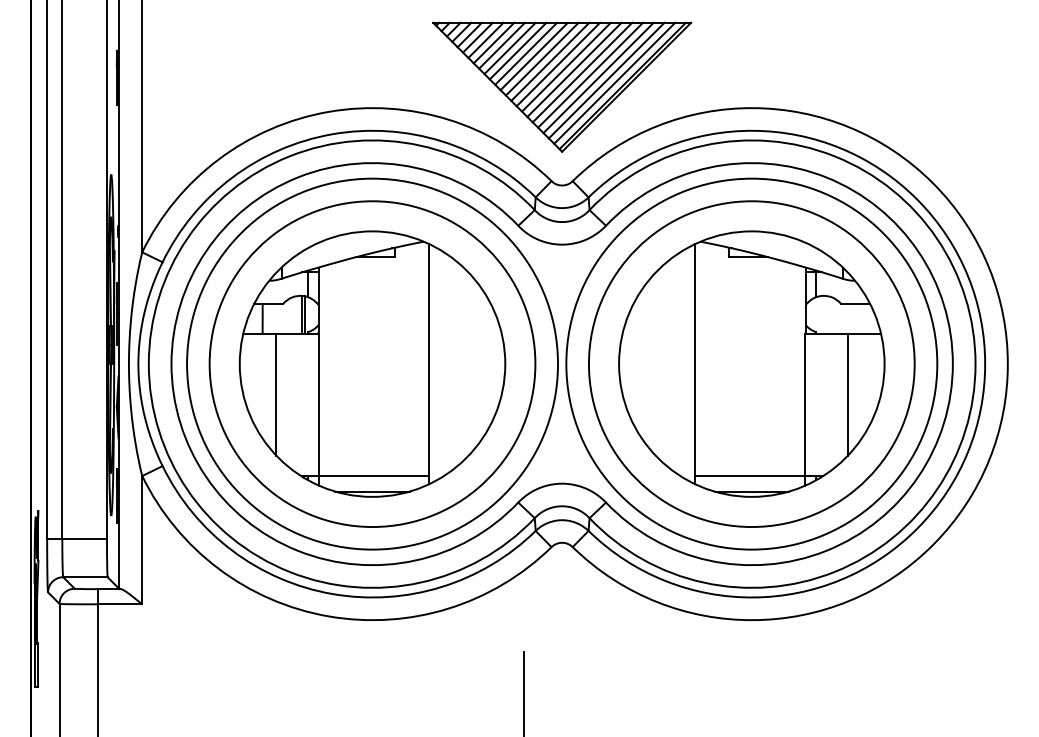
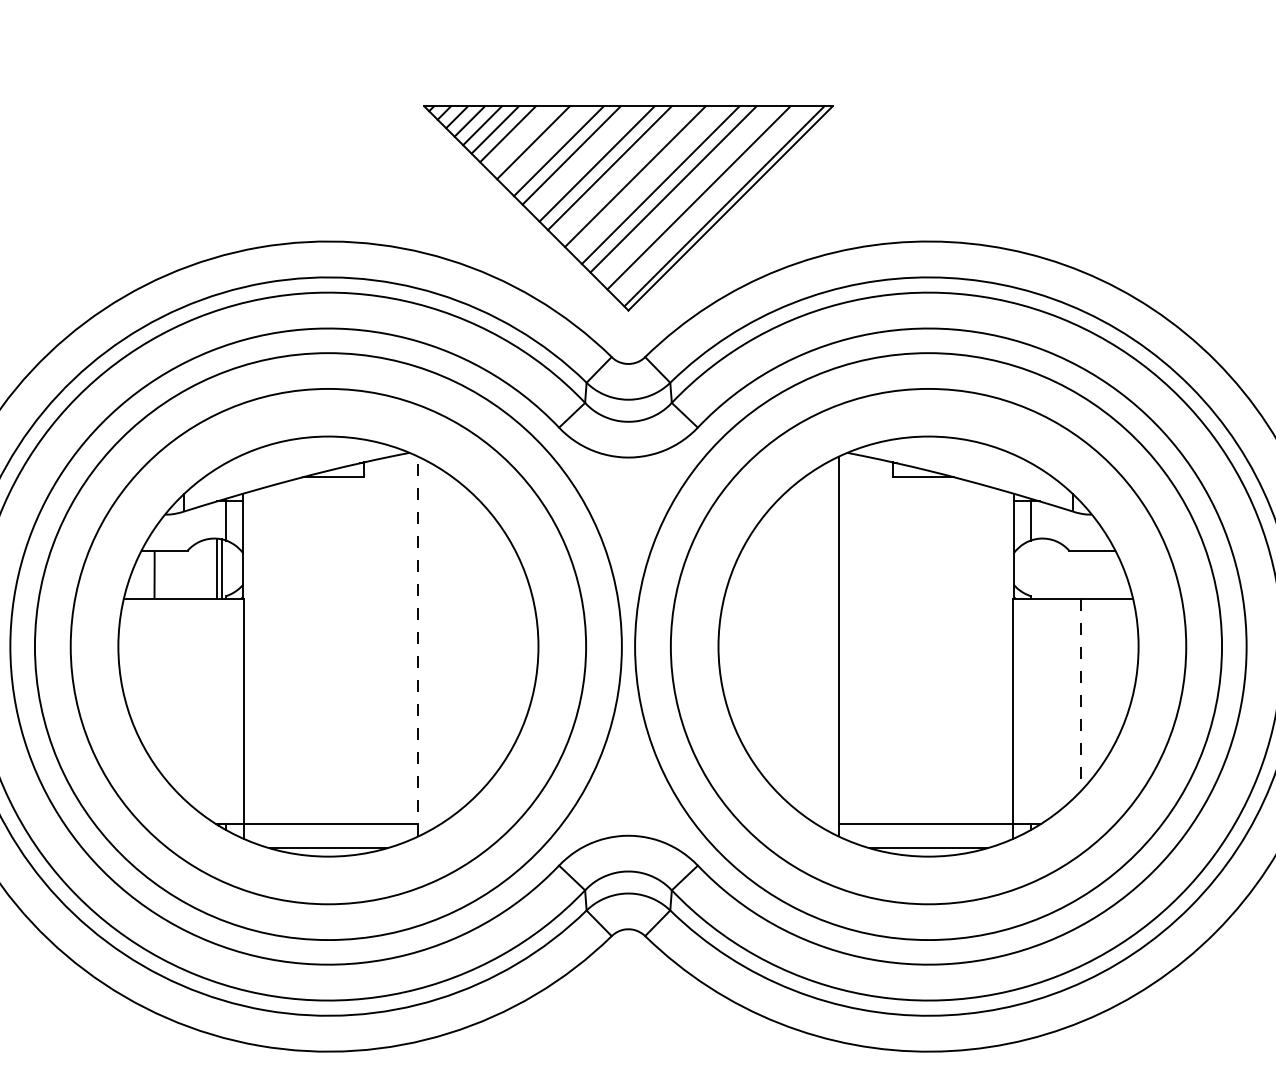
line: (493, 42) -> (519, 137), removed
line: (509, 48) -> (545, 147), removed
line: (533, 56) -> (583, 159), removed
line: (558, 64) -> (622, 172), removed
line: (574, 69) -> (647, 180), removed
line: (598, 77) -> (685, 193), removed
line: (614, 82) -> (711, 200), removed
line: (429, 364) -> (418, 647), solid -> dashed
line: (276, 394) -> (176, 694), removed
line: (847, 394) -> (1079, 694), solid -> dashed

